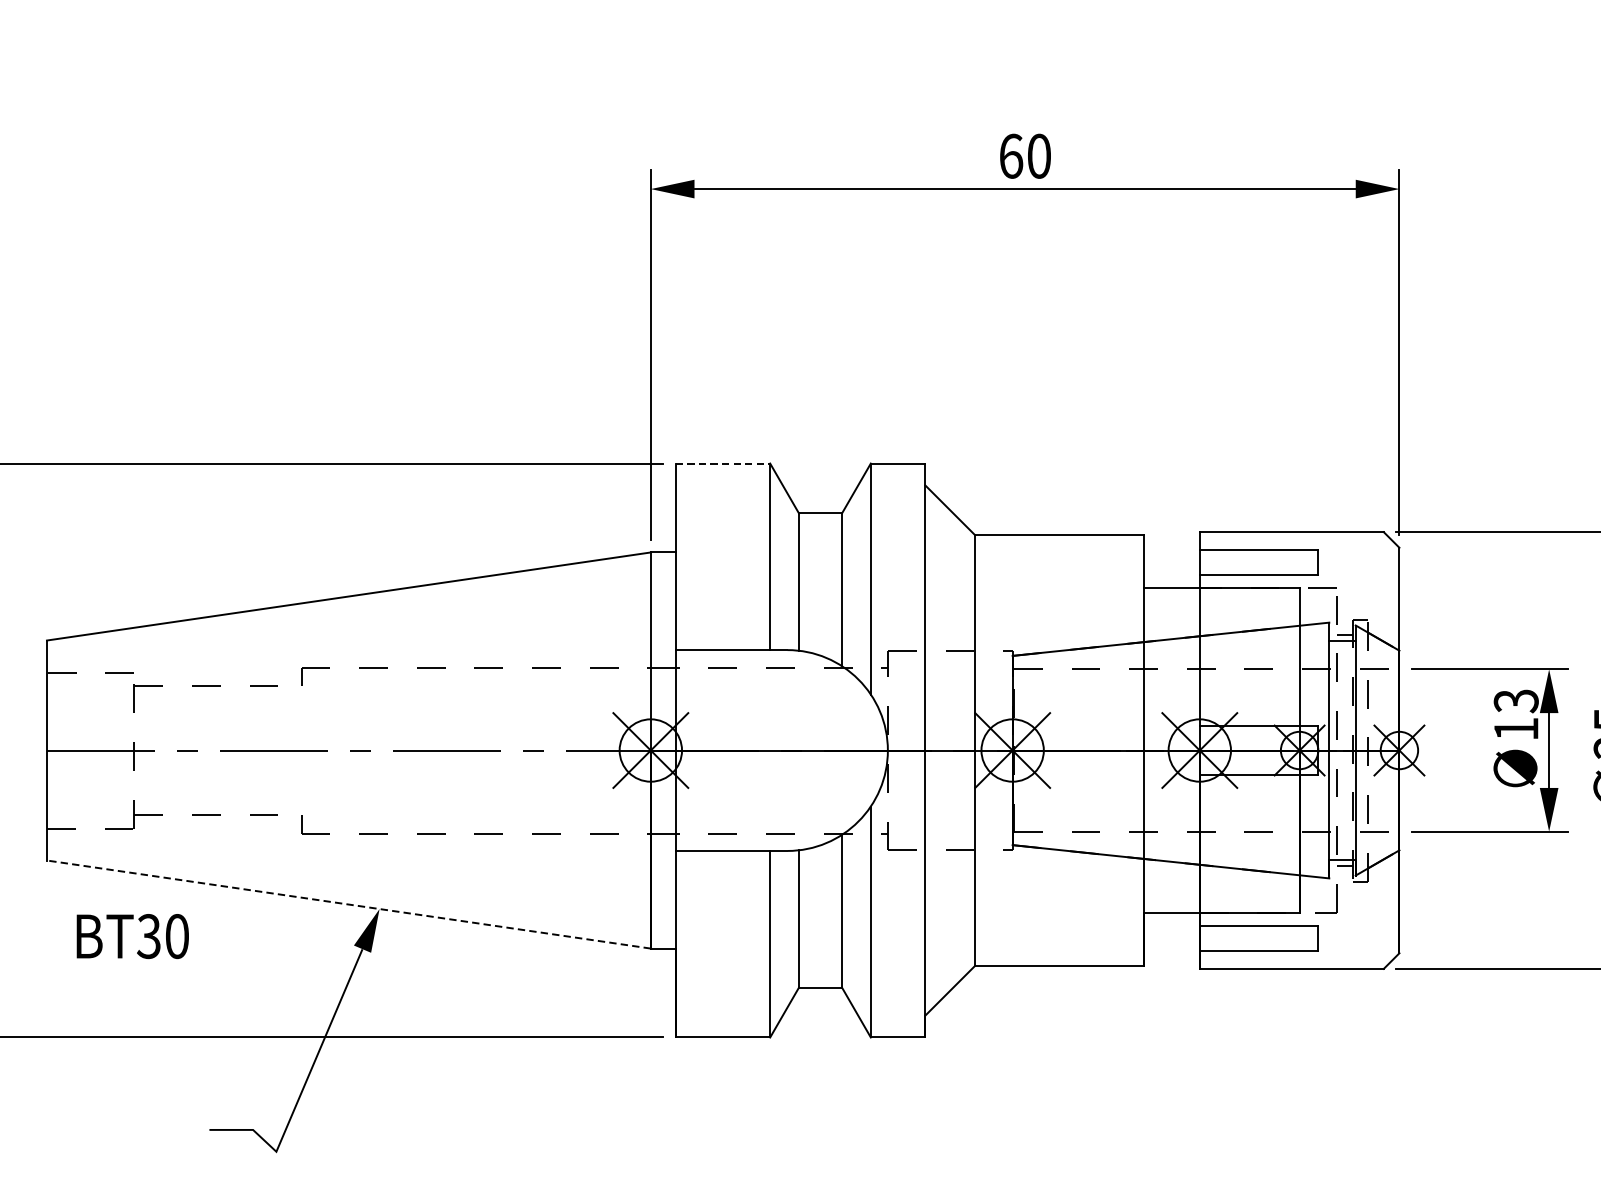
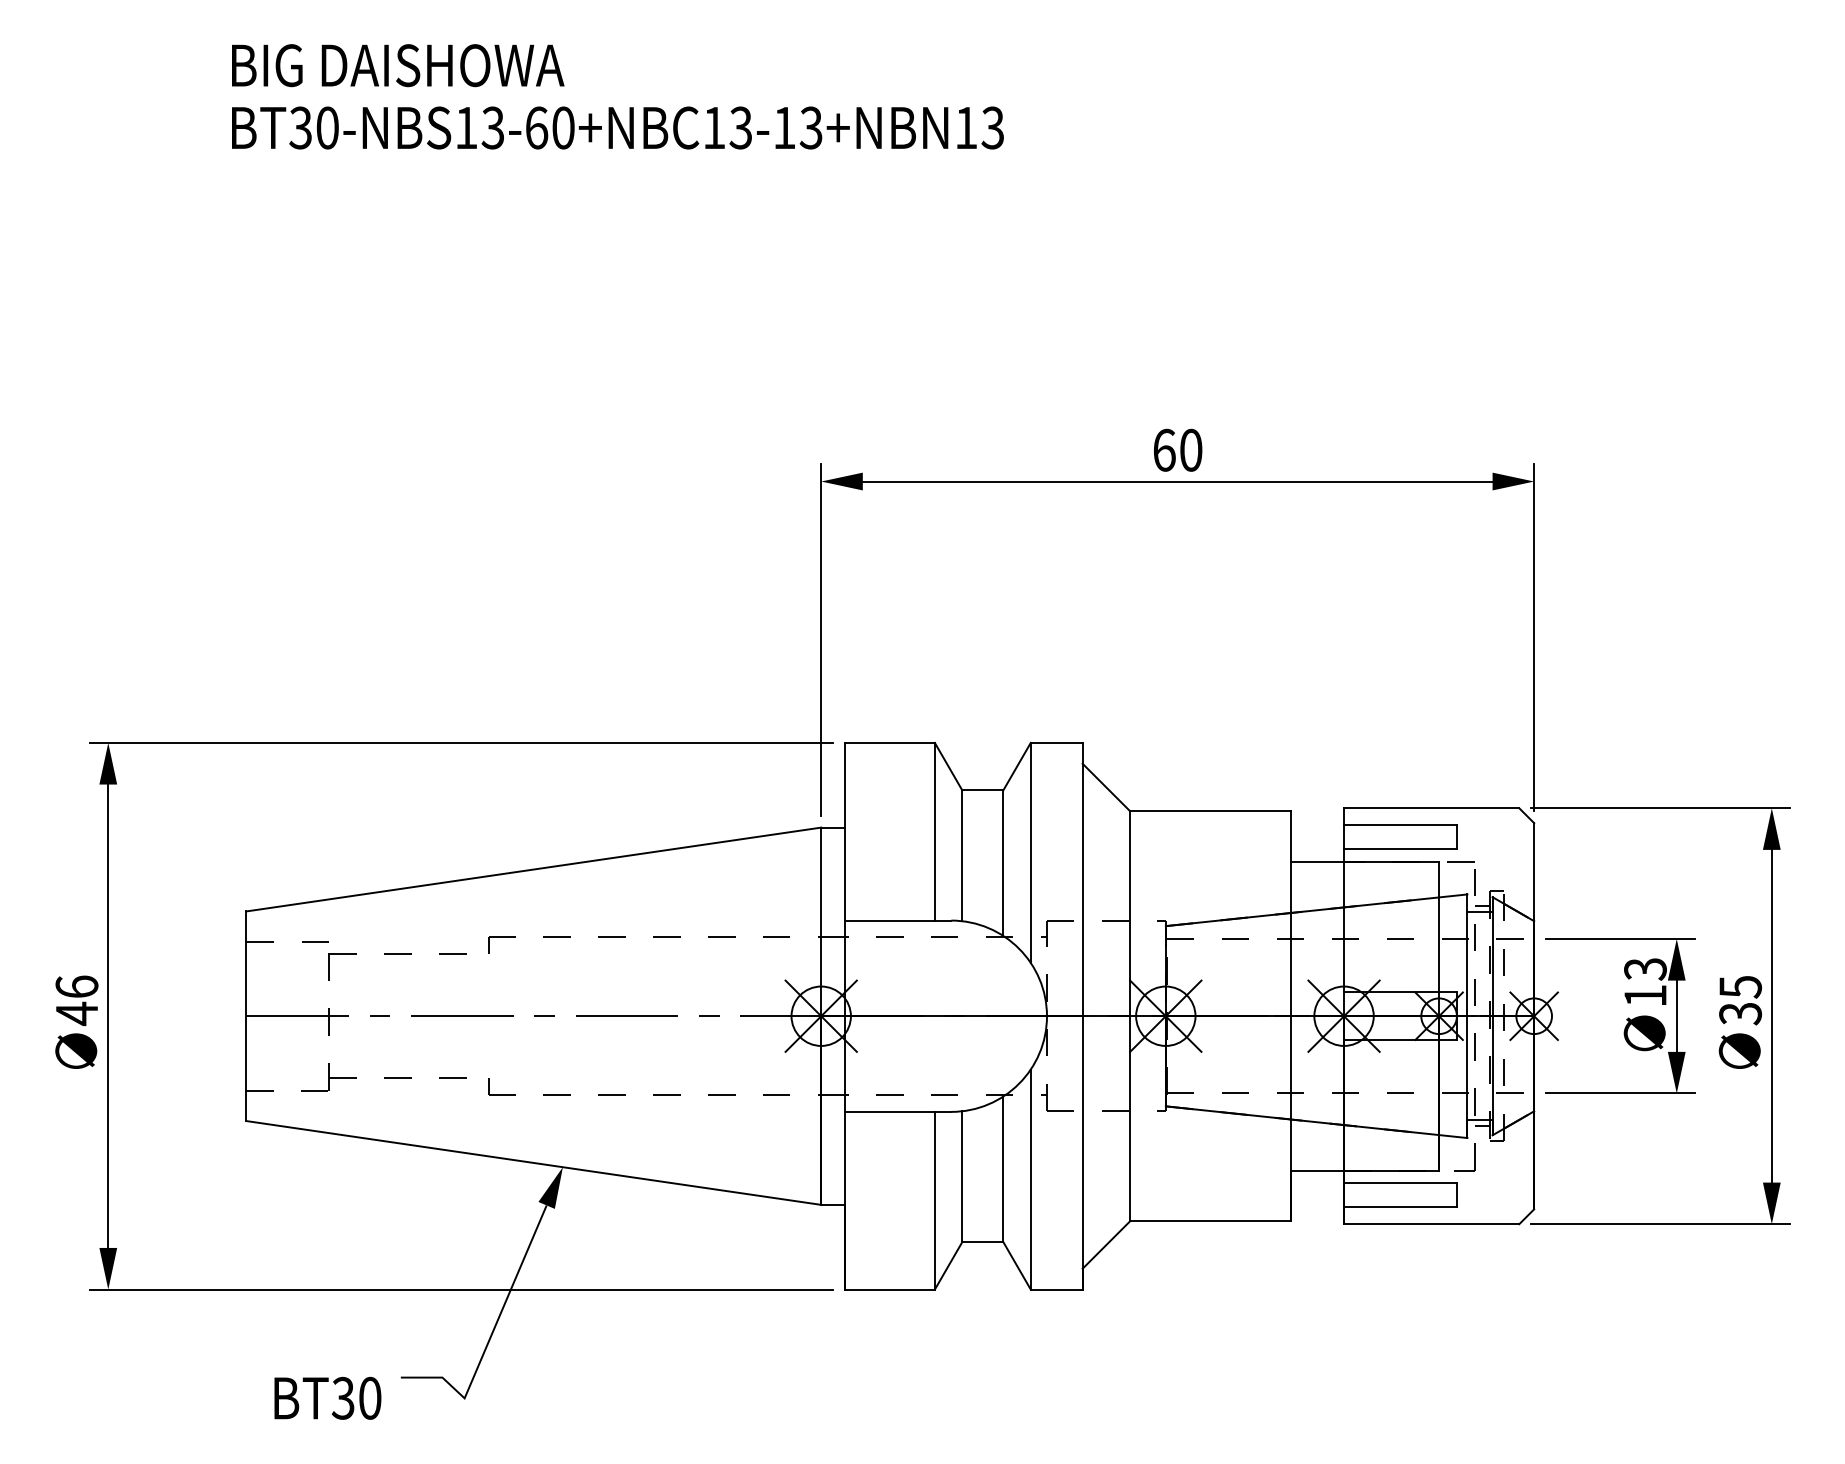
line: (722, 463) -> (889, 742), dashed -> solid
line: (348, 904) -> (533, 1162), dashed -> solid
text: (132, 935) -> (327, 1397), moved

